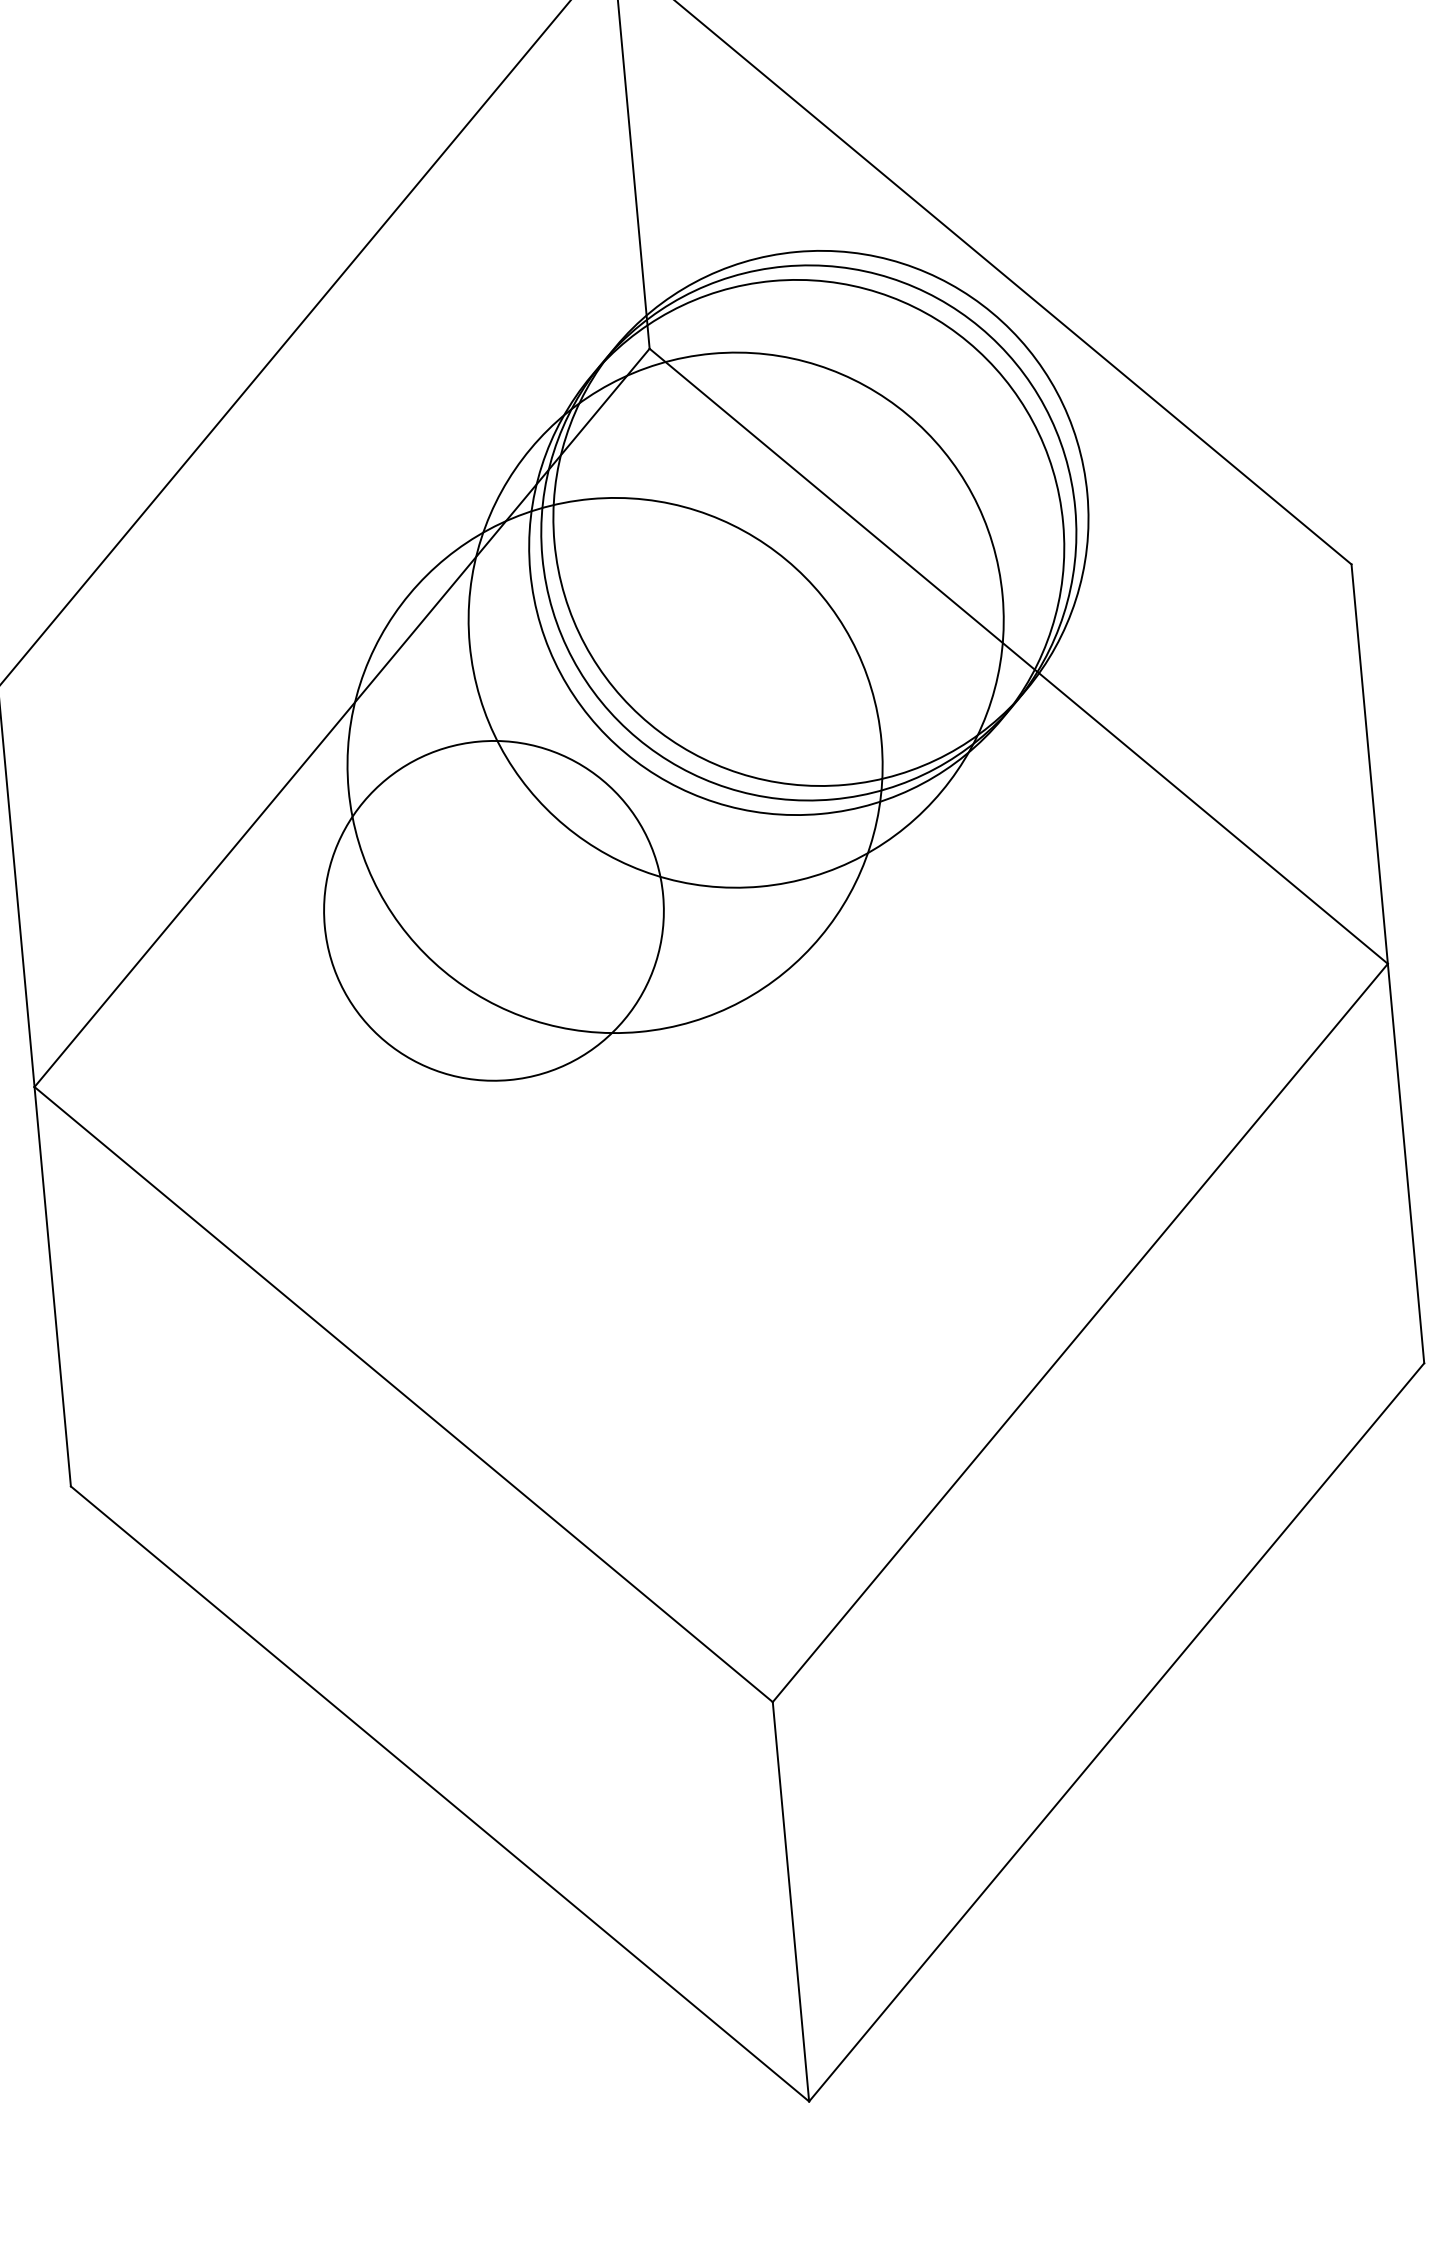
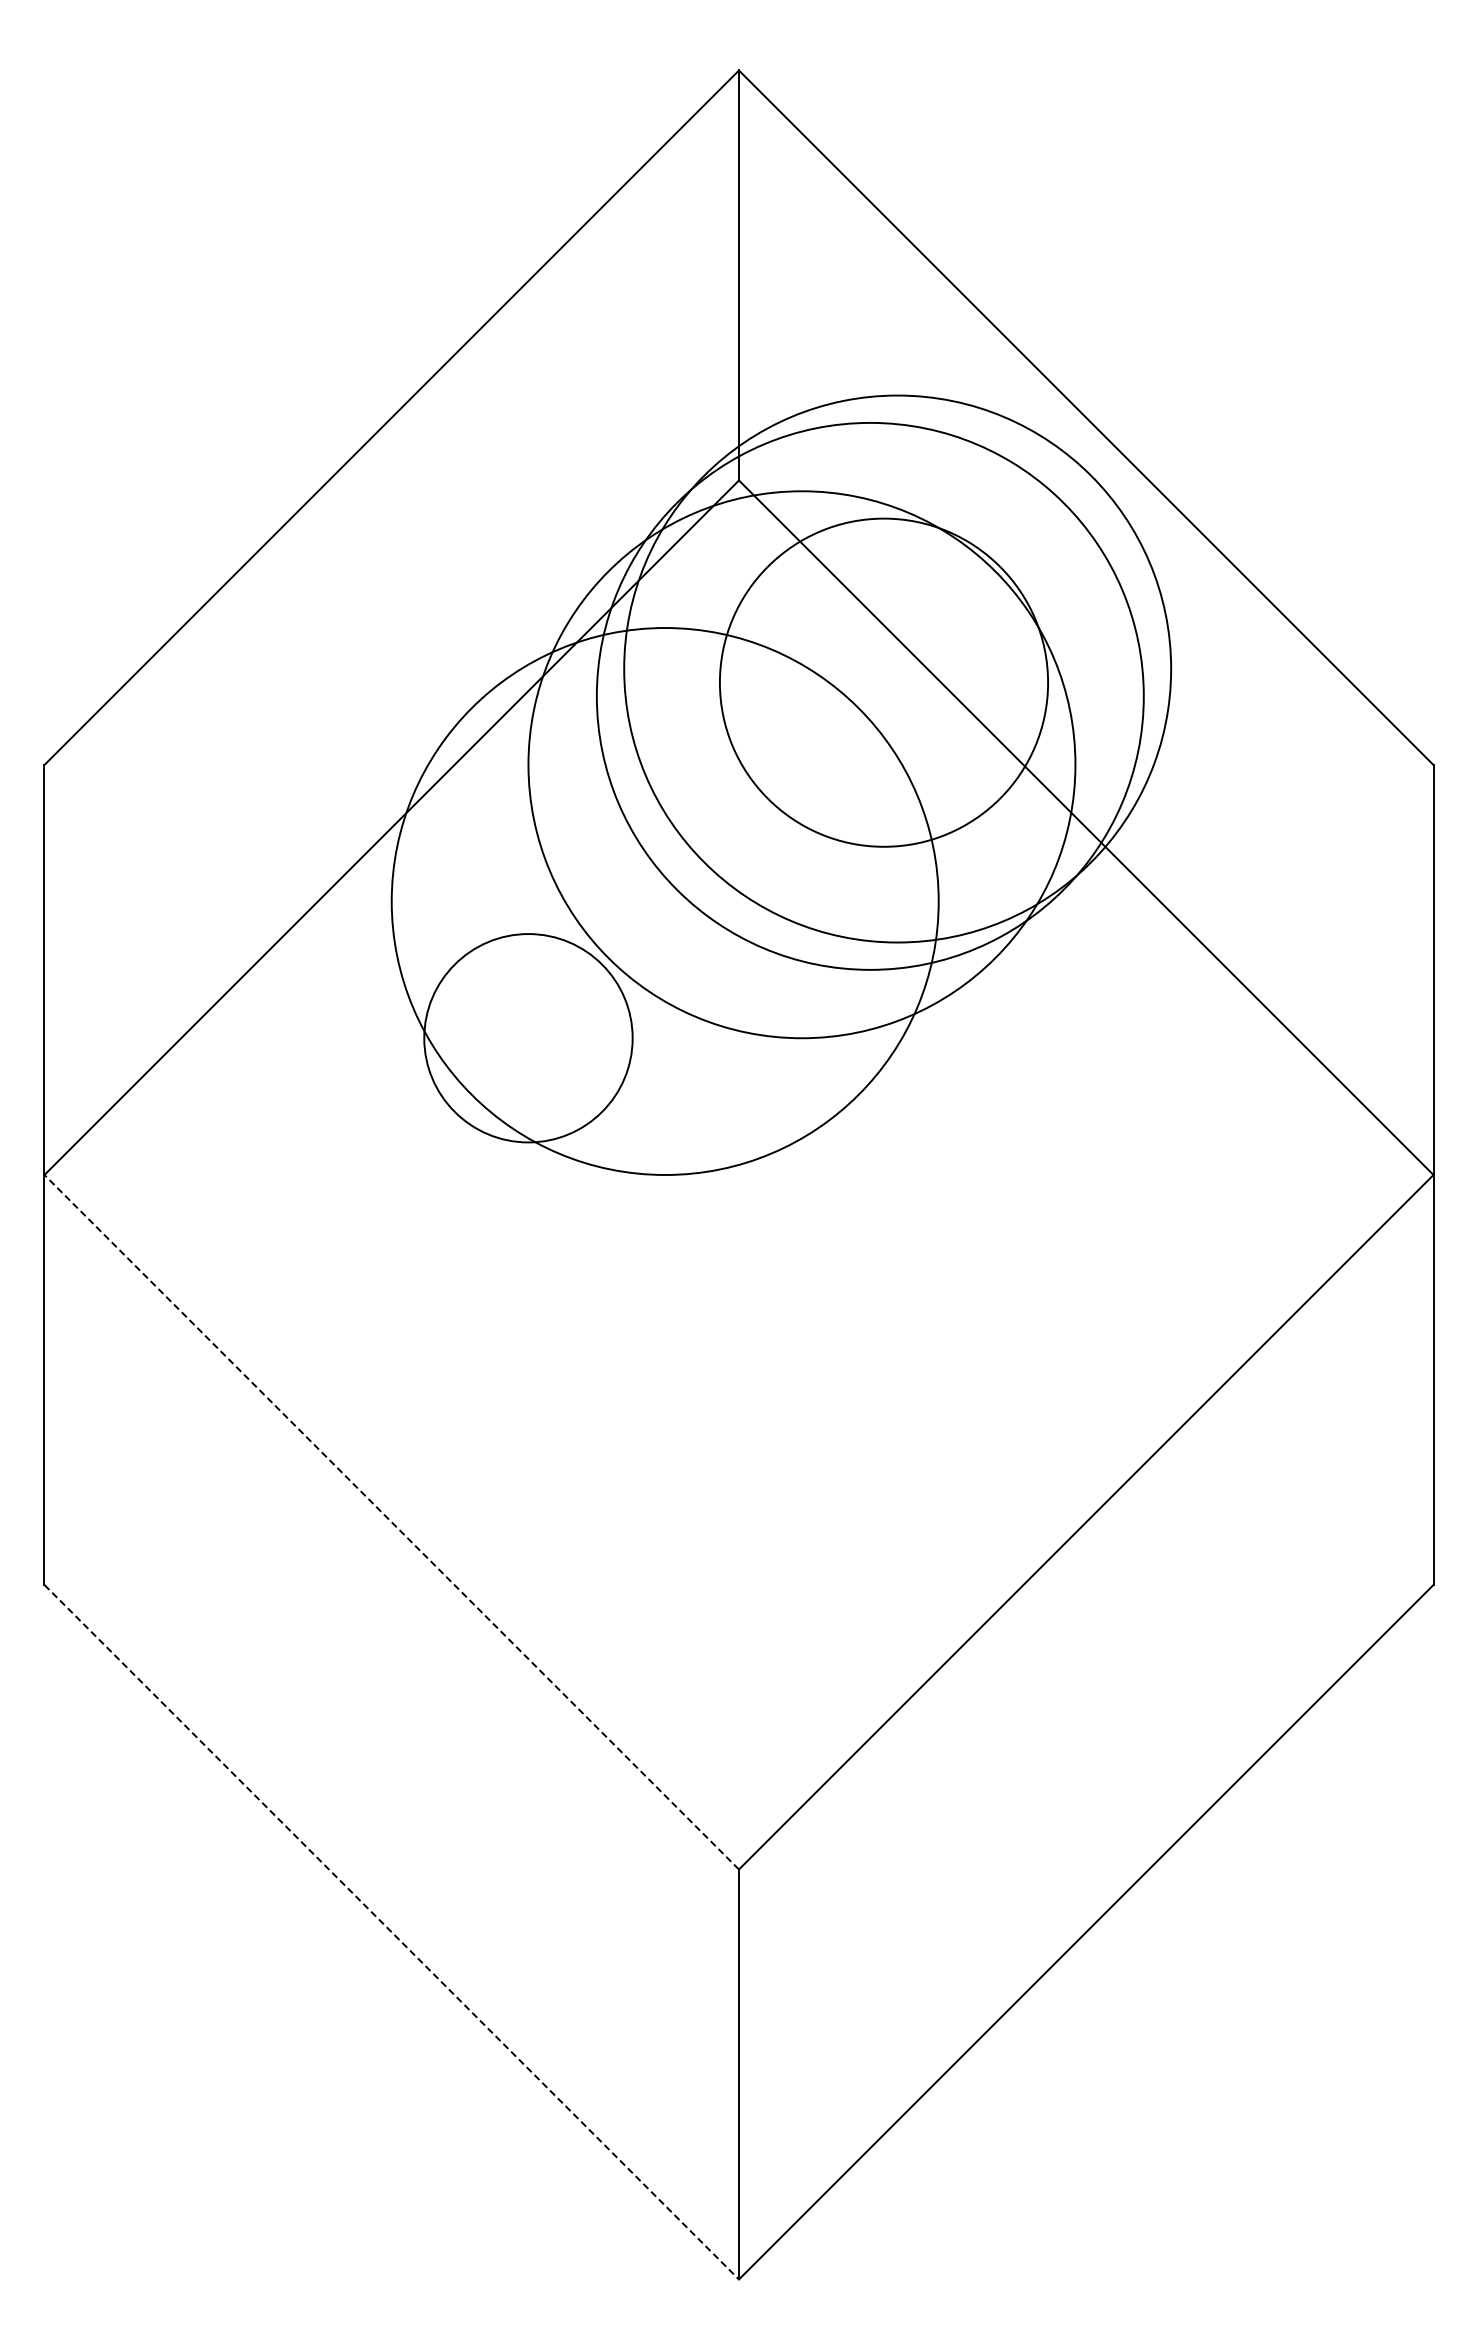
circle: (808, 532) -> (883, 682), size x0.6
circle: (493, 910) -> (528, 1037), size x0.6
line: (403, 1393) -> (391, 1521), solid -> dashed
line: (440, 1794) -> (392, 1932), solid -> dashed

